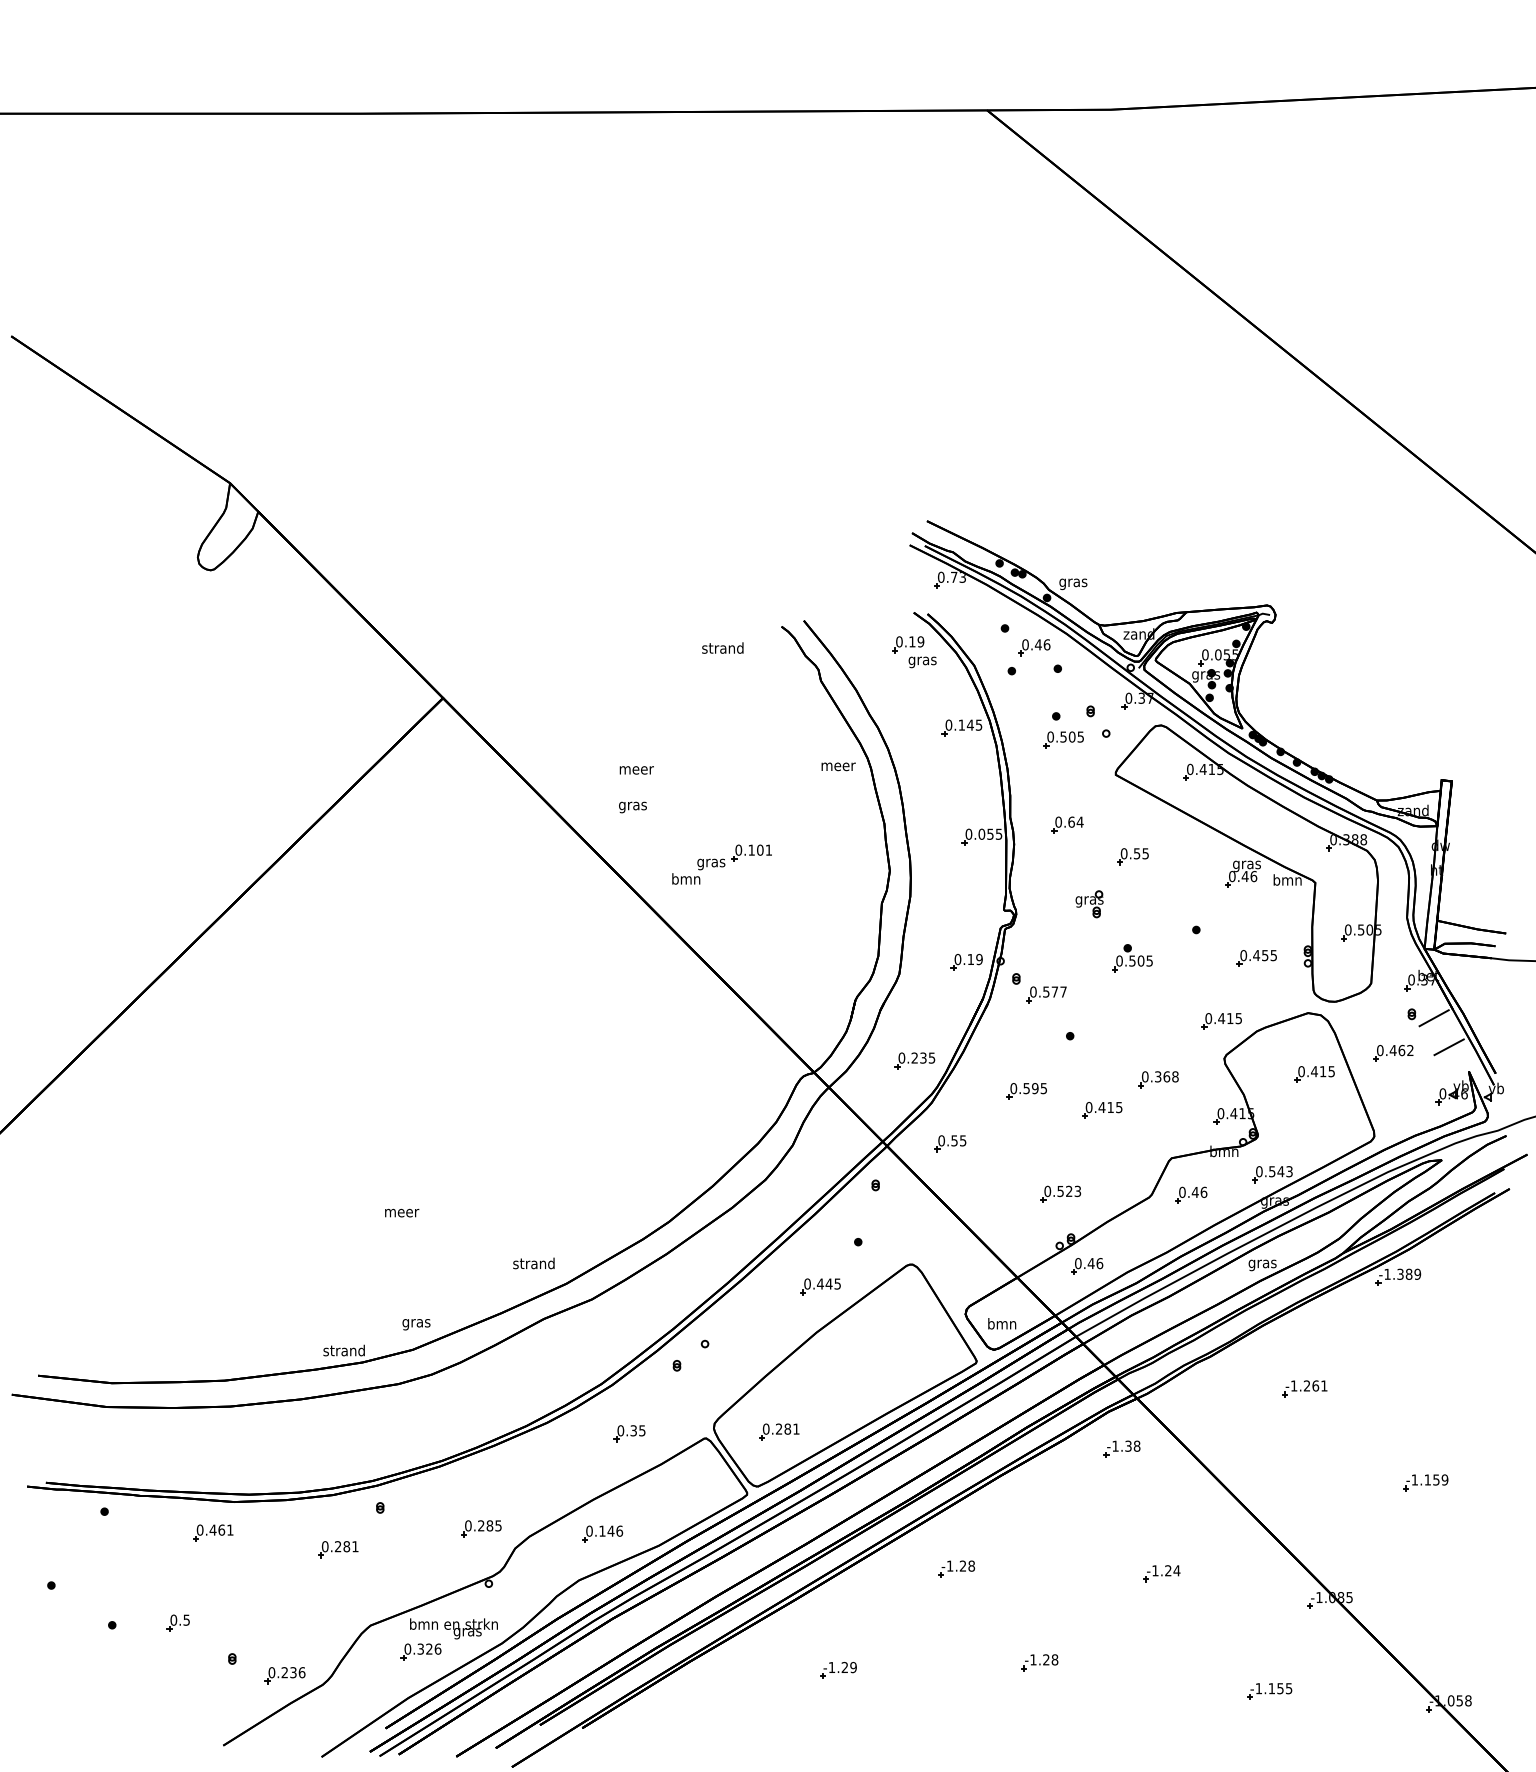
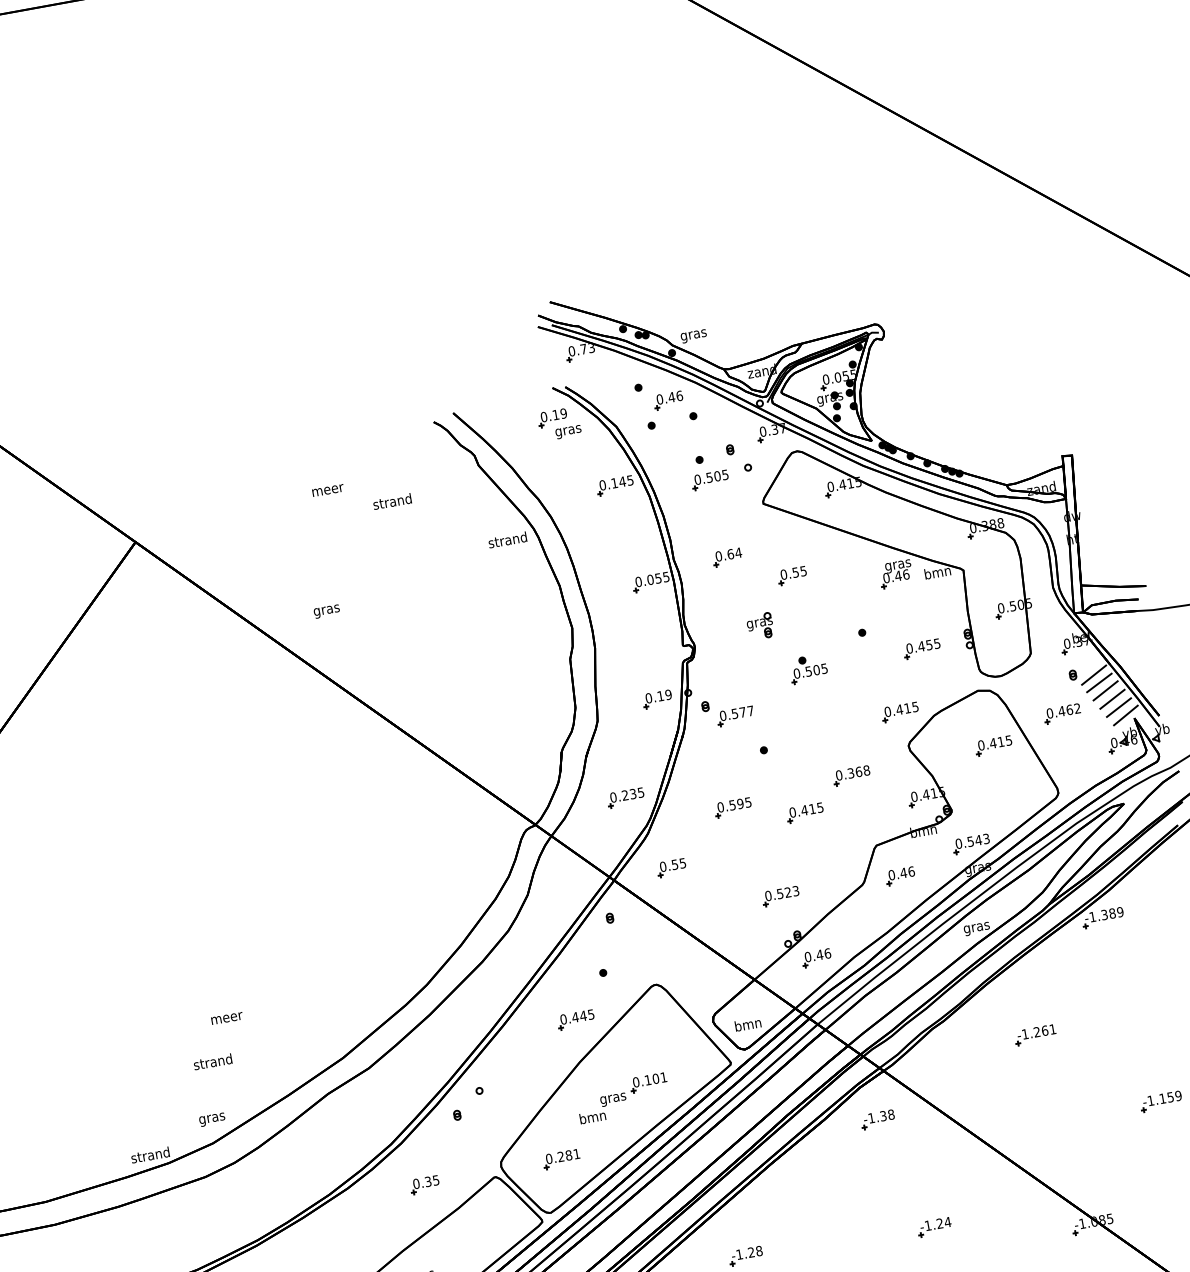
text: (722, 647) -> (391, 501), moved
text: (837, 765) -> (507, 540), meer -> strand
text: (636, 770) -> (327, 490), moved
part: (721, 864) -> (622, 1098), moved
line: (1437, 1027) -> (1098, 683), added
line: (1442, 1036) -> (1104, 690), added
line: (1454, 1057) -> (1119, 707), added
line: (1459, 1066) -> (1125, 715), added
text: (402, 1212) -> (227, 1017), moved
text: (533, 1263) -> (212, 1061), moved

